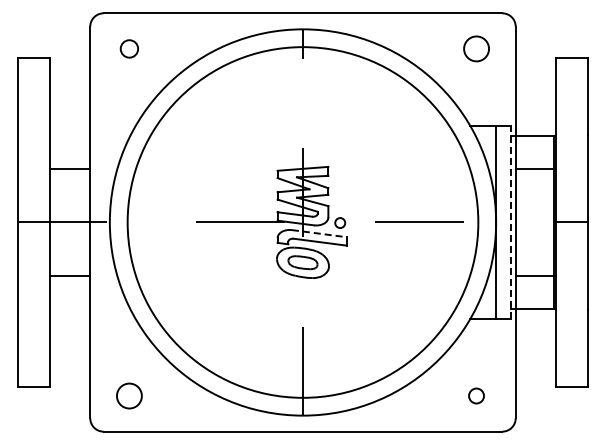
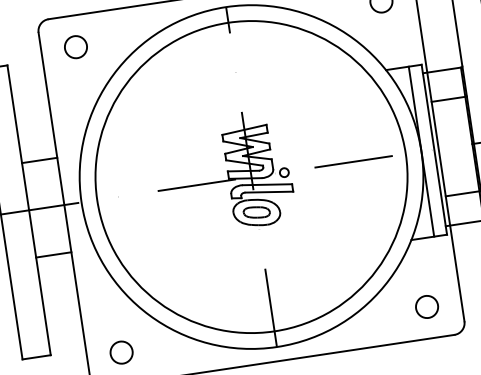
circle: (129, 48) -> (75, 46), size x1.43
line: (510, 222) -> (434, 149), dashed -> solid
line: (319, 233) -> (267, 184), dashed -> solid
circle: (476, 395) -> (426, 306), size x1.67

